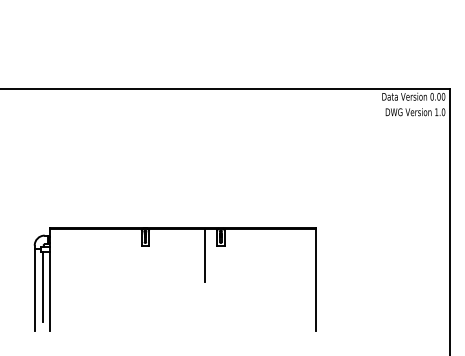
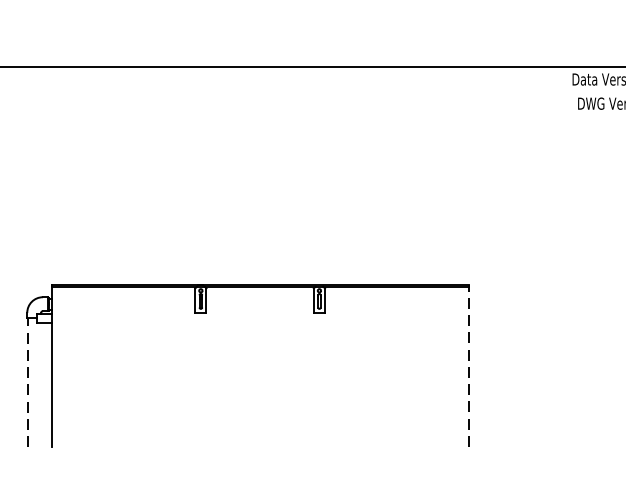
line: (205, 254) -> (295, 326), removed
line: (316, 279) -> (469, 366), solid -> dashed
line: (43, 286) -> (41, 377), removed
line: (35, 289) -> (28, 381), solid -> dashed

